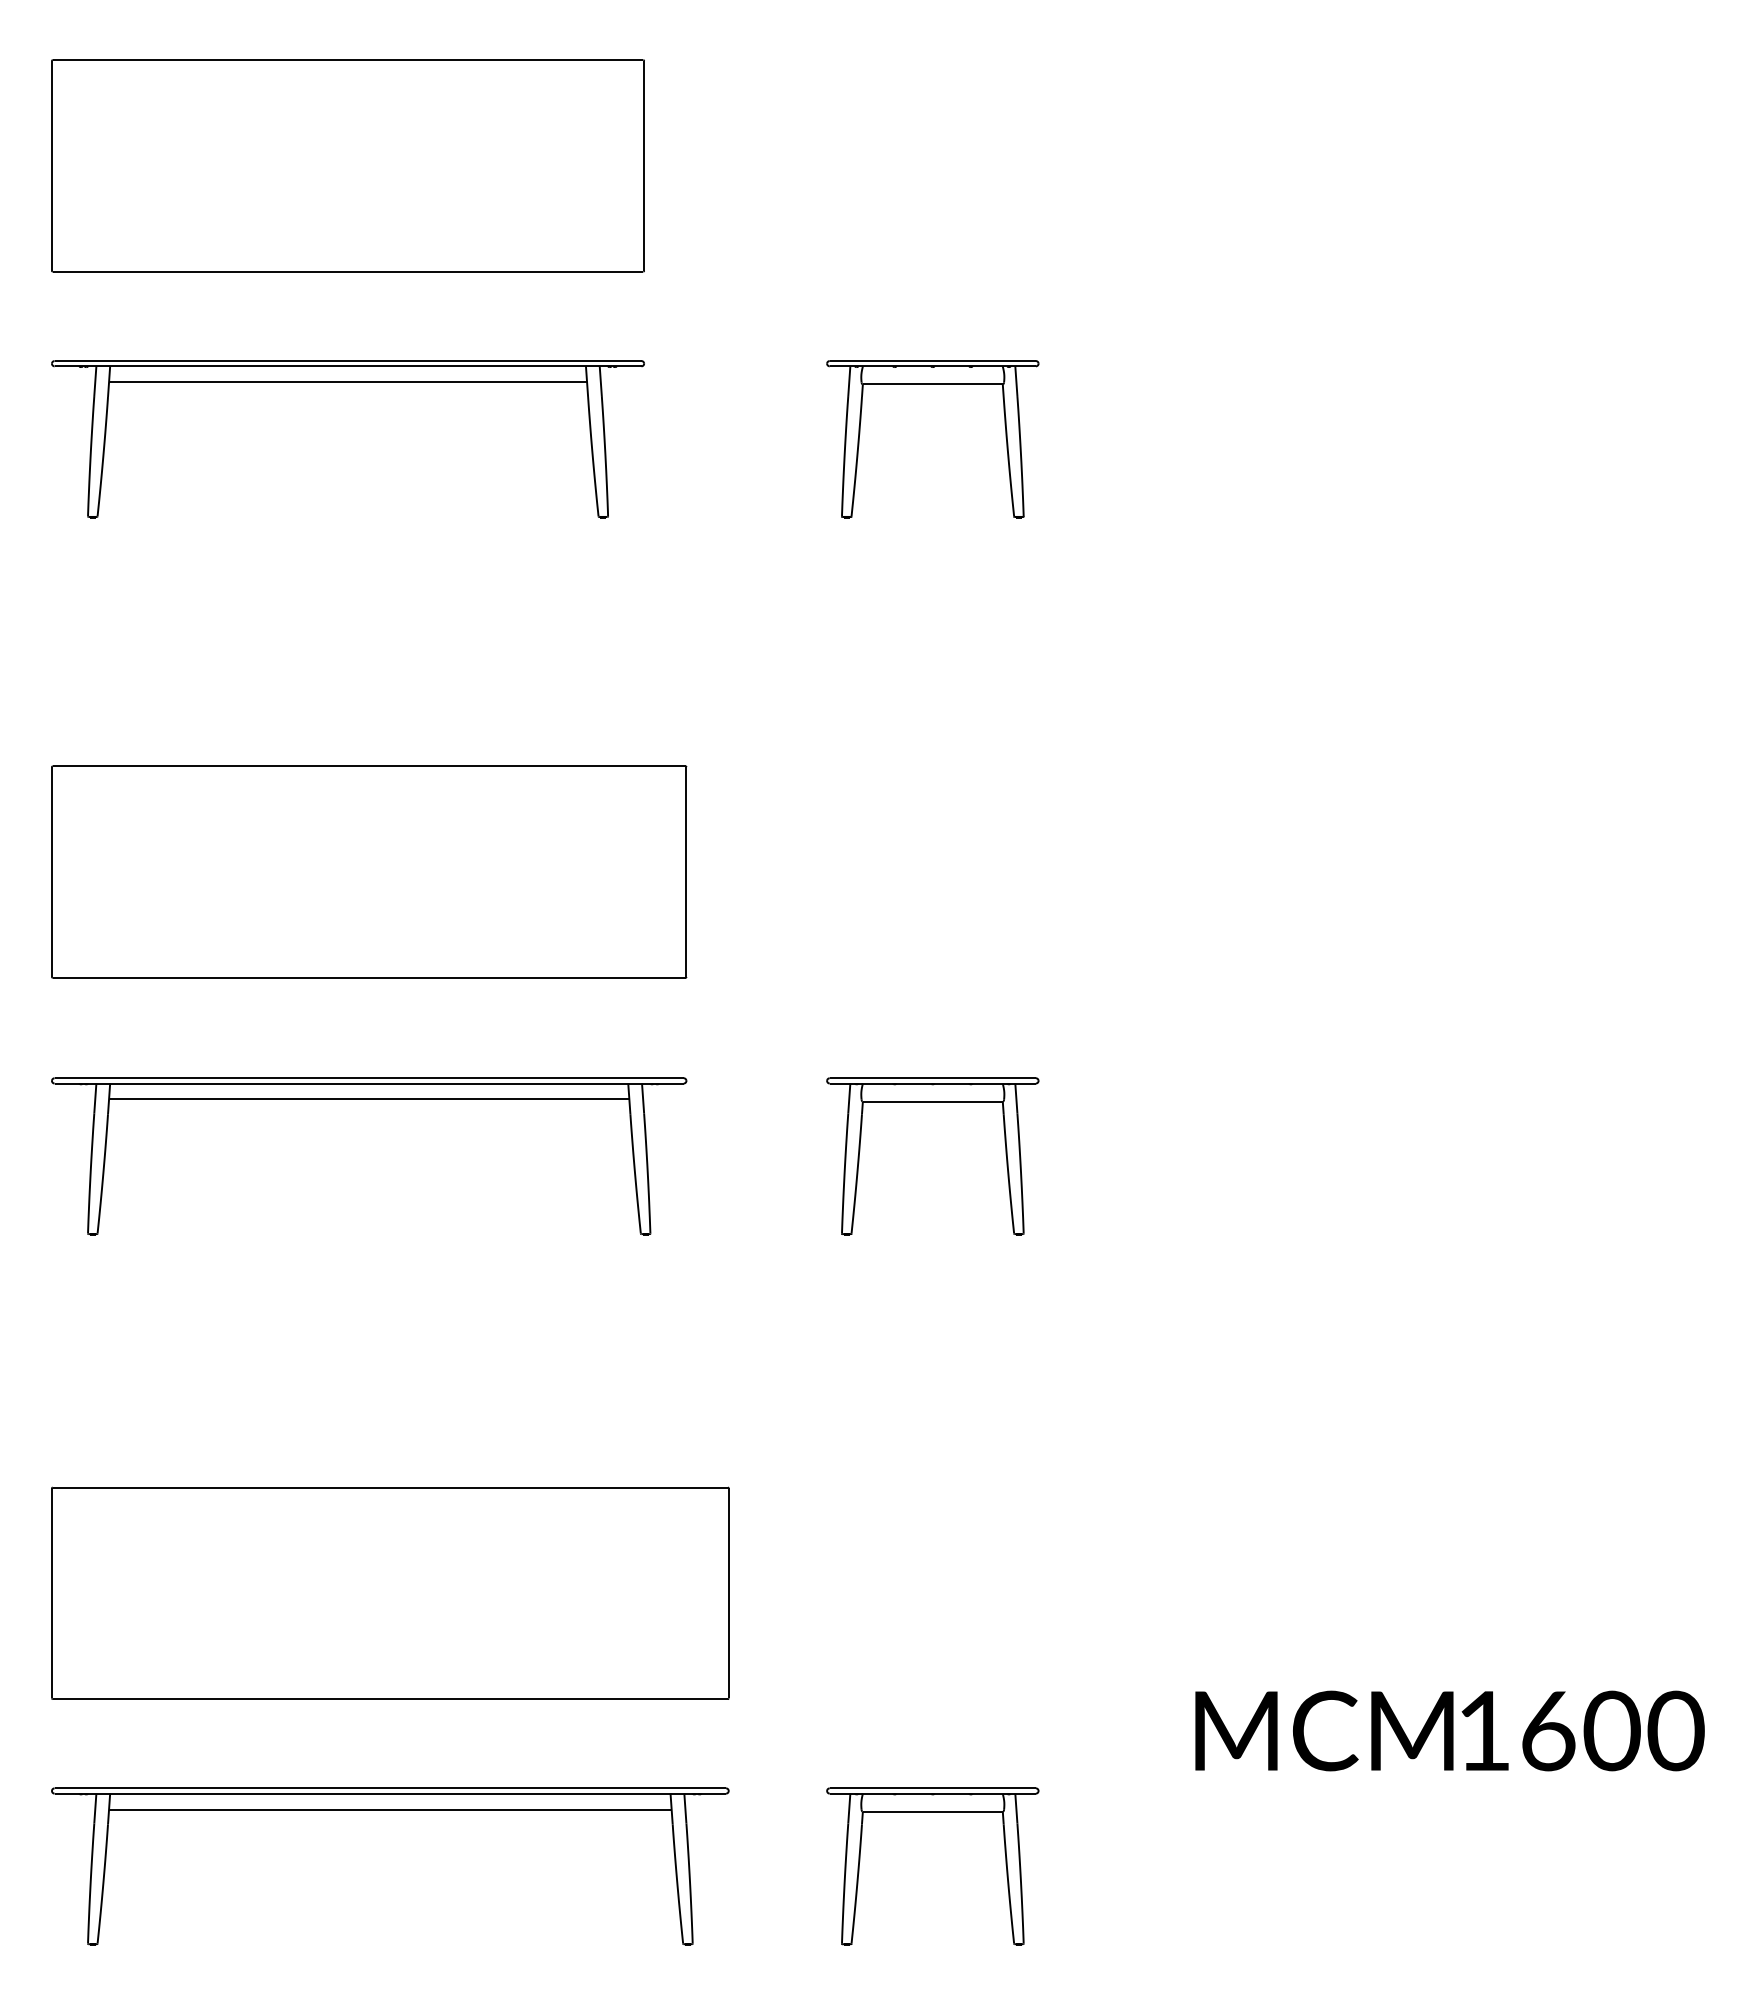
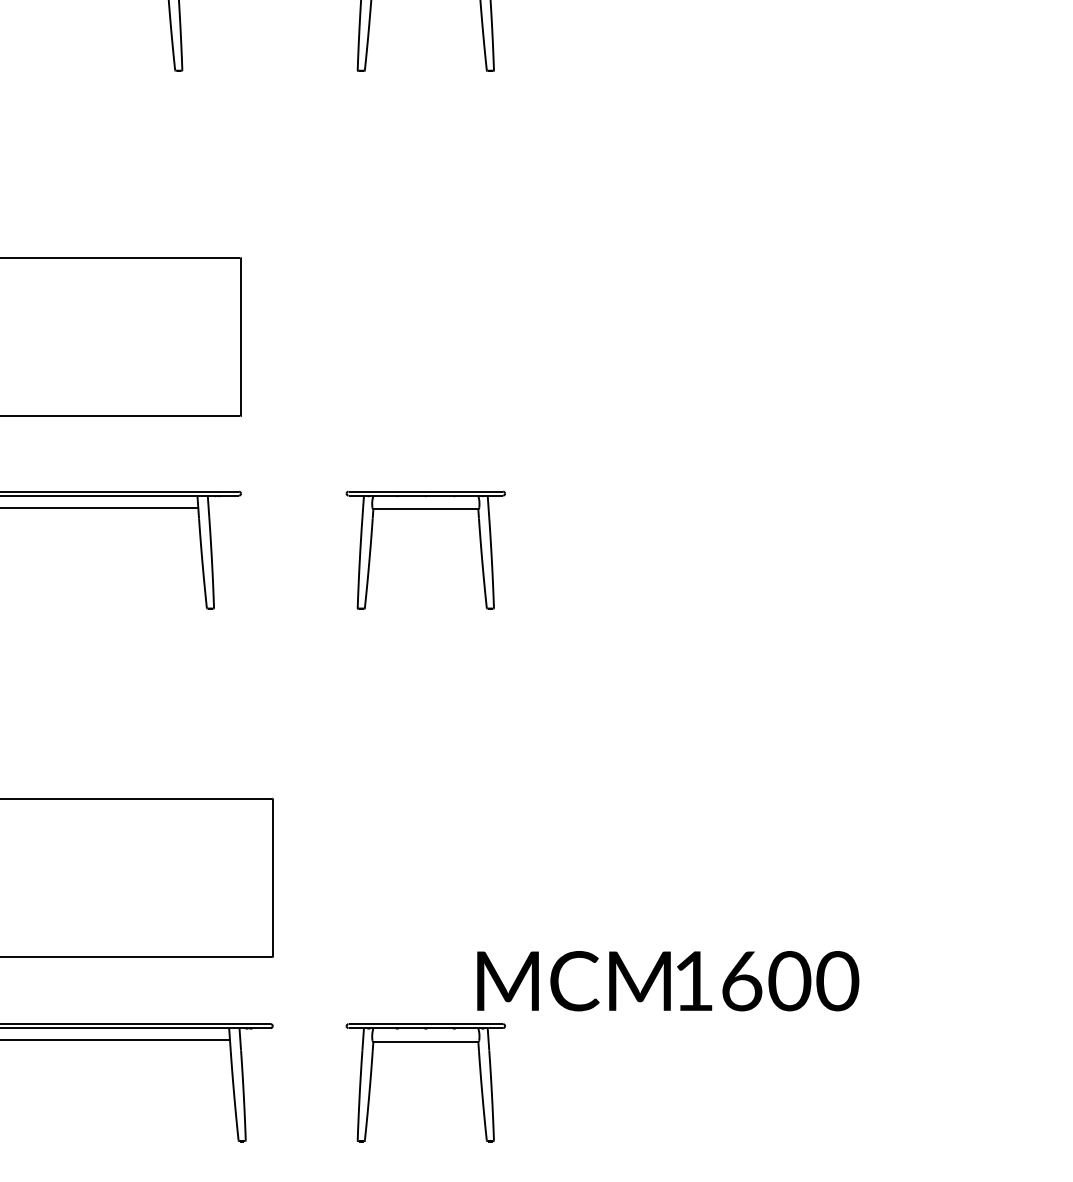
text: (1449, 1730) -> (667, 980), moved

